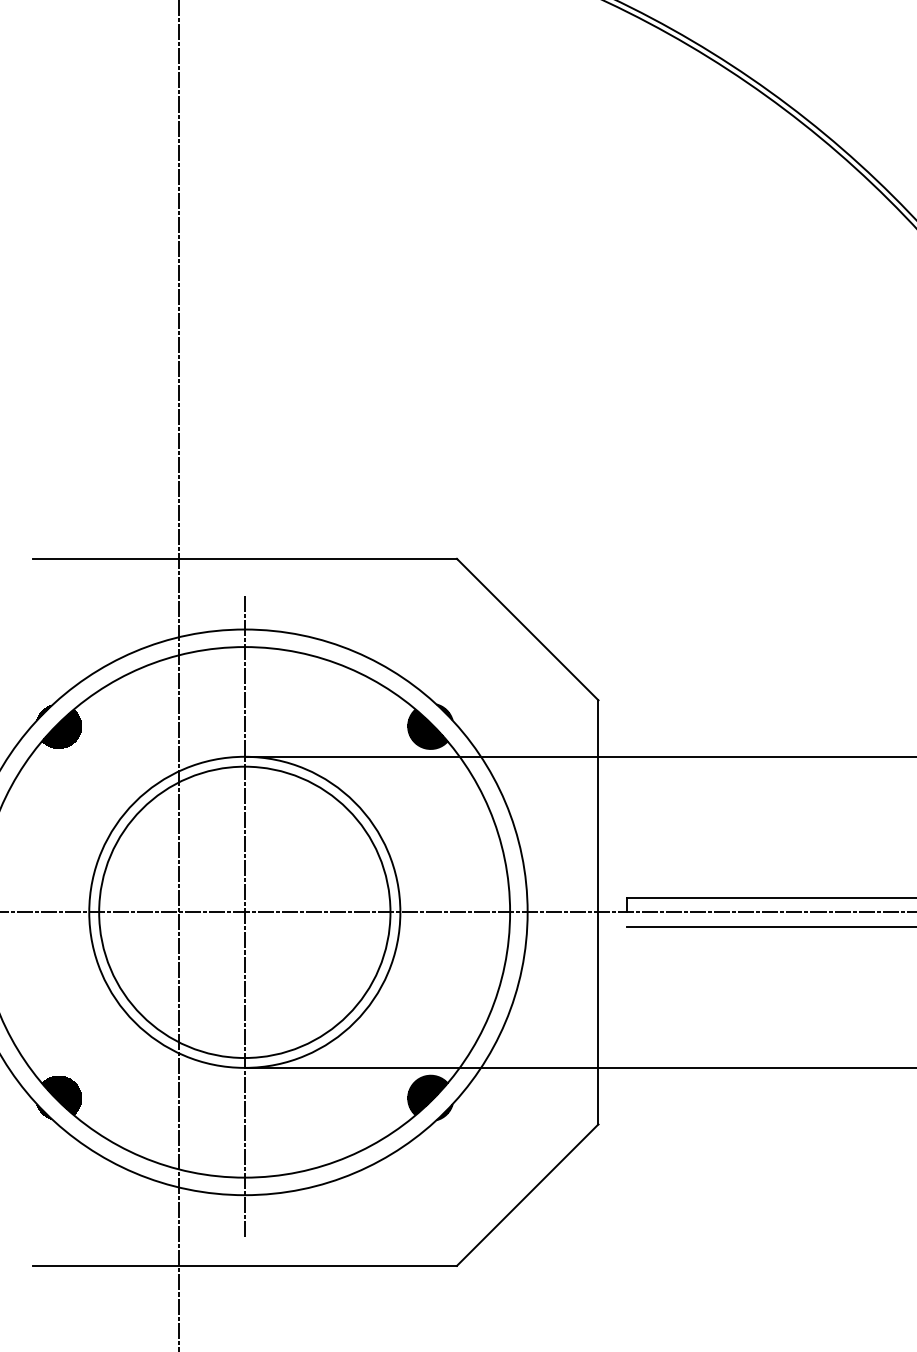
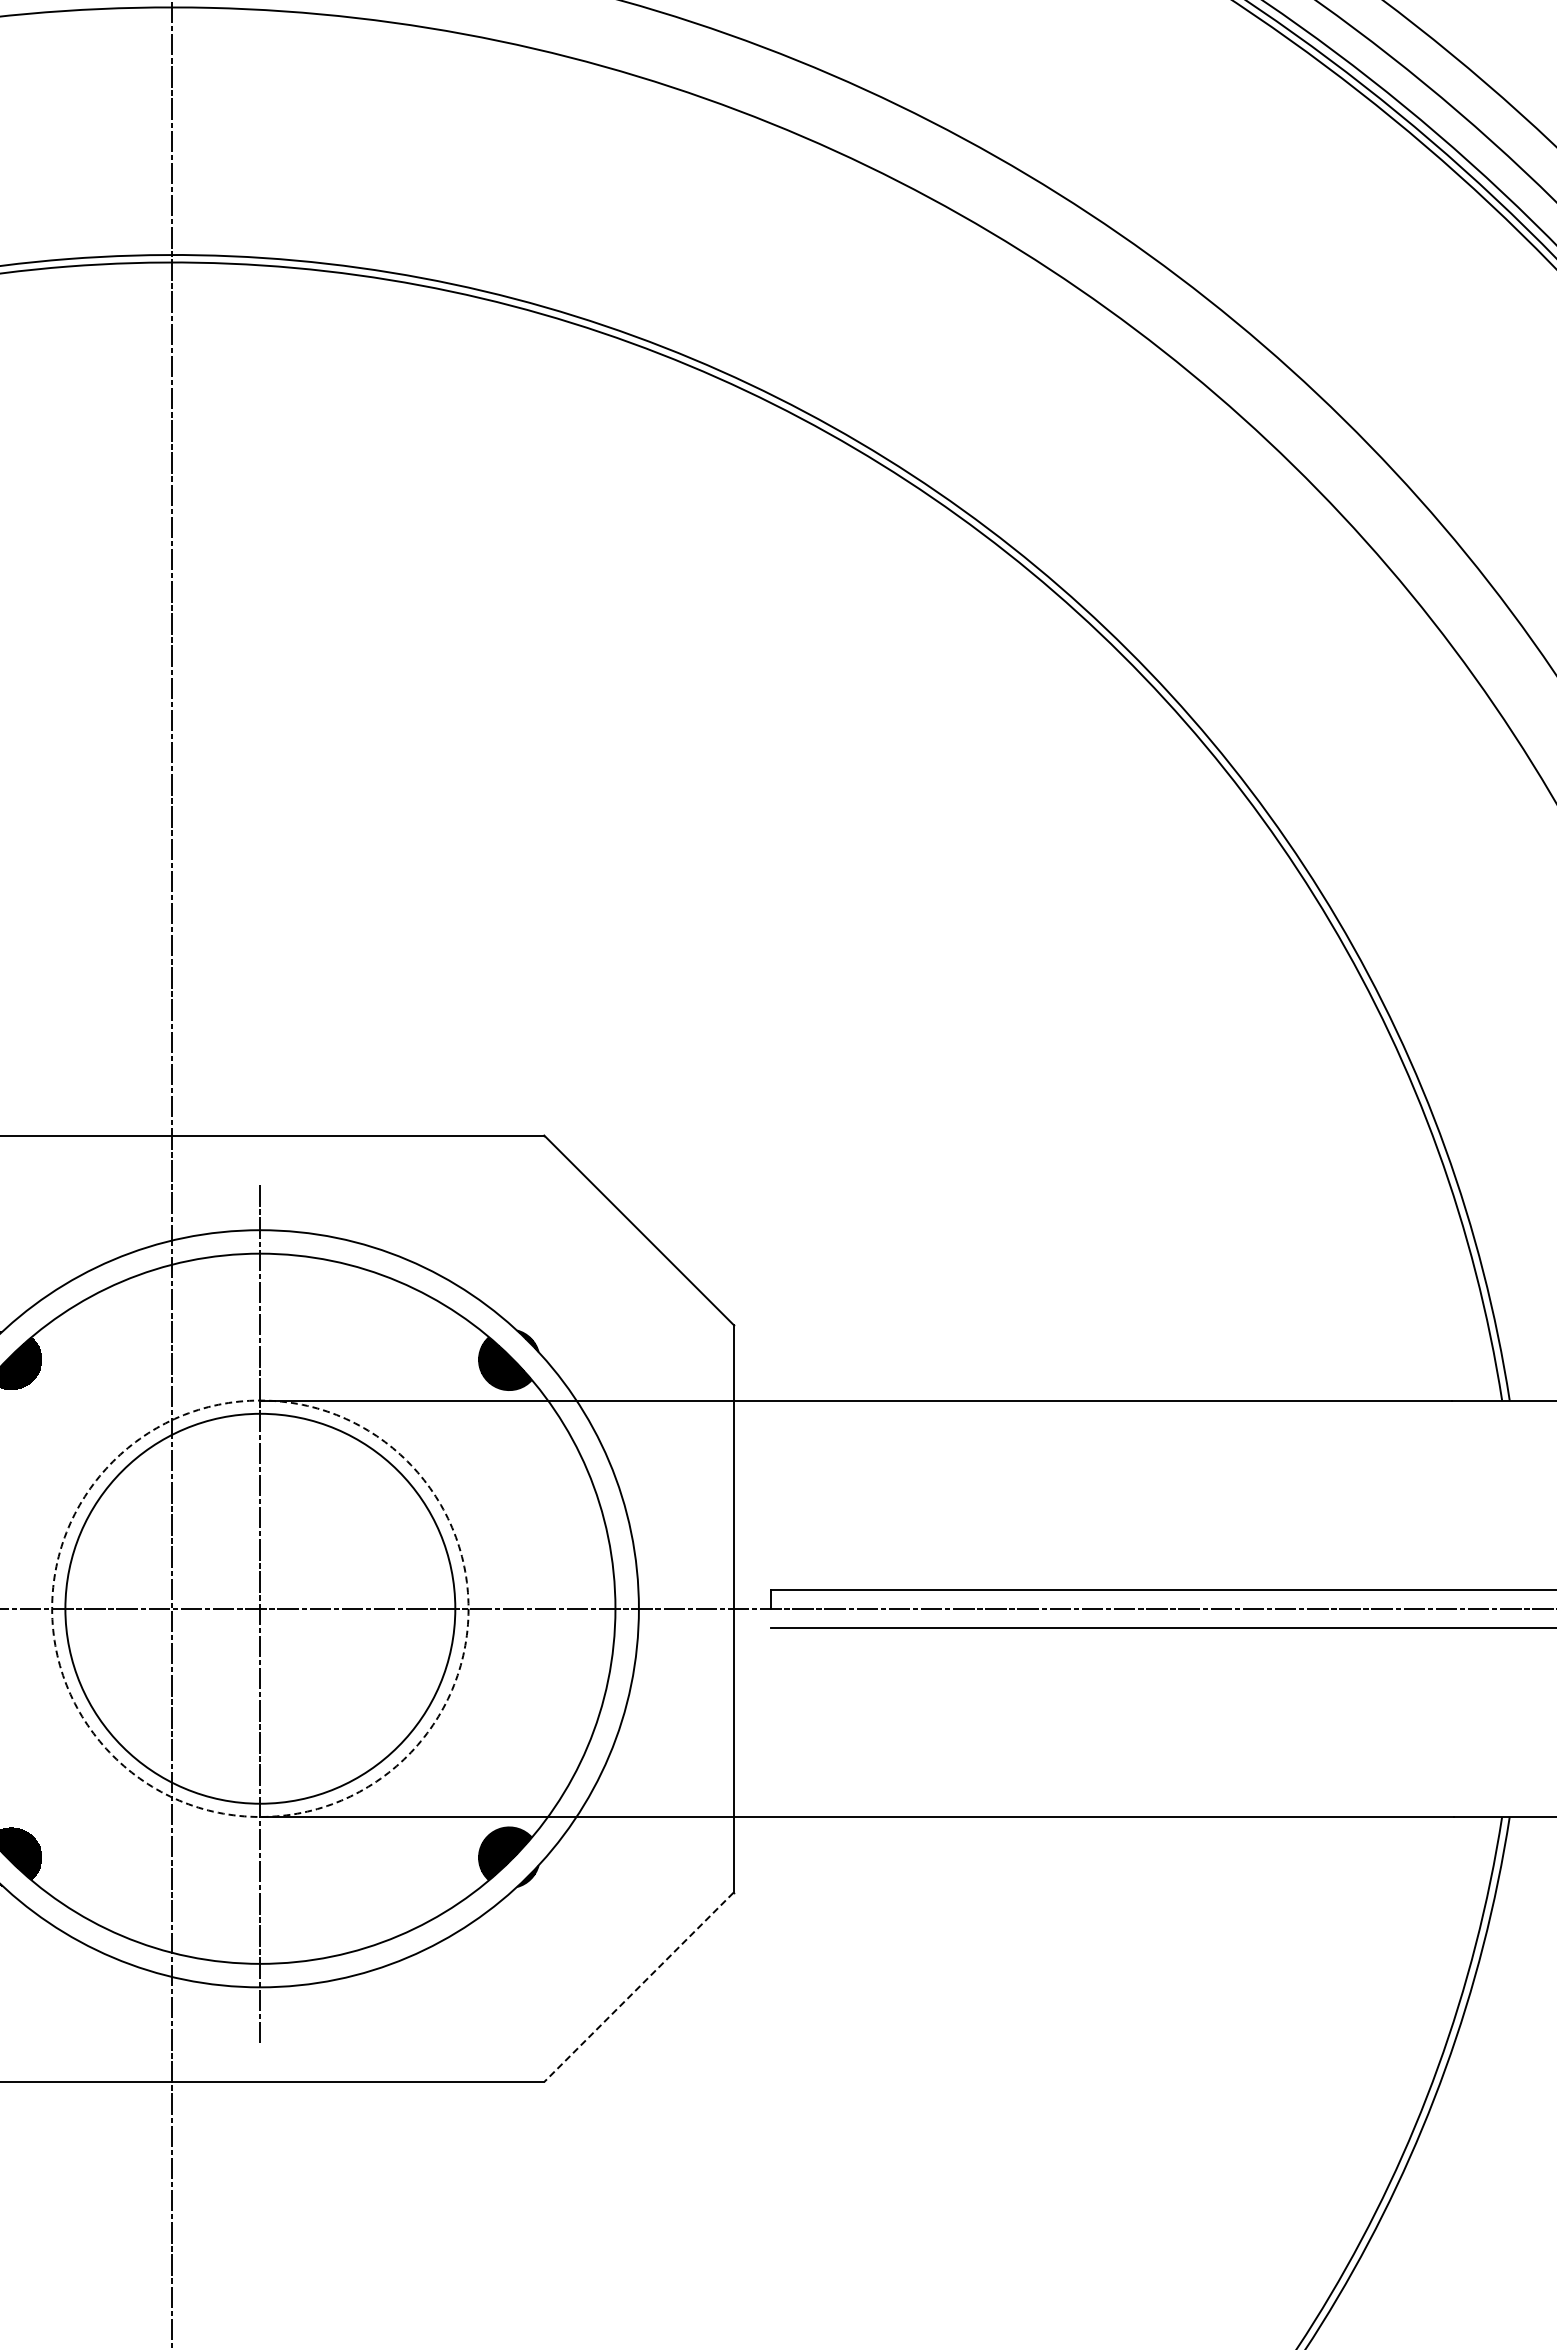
circle: (244, 912) -> (260, 1608), solid -> dashed
line: (527, 1195) -> (638, 1987), solid -> dashed

